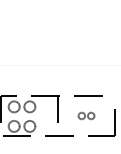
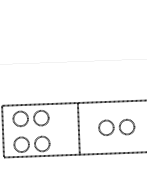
part: (86, 115) -> (116, 126), size x1.67

